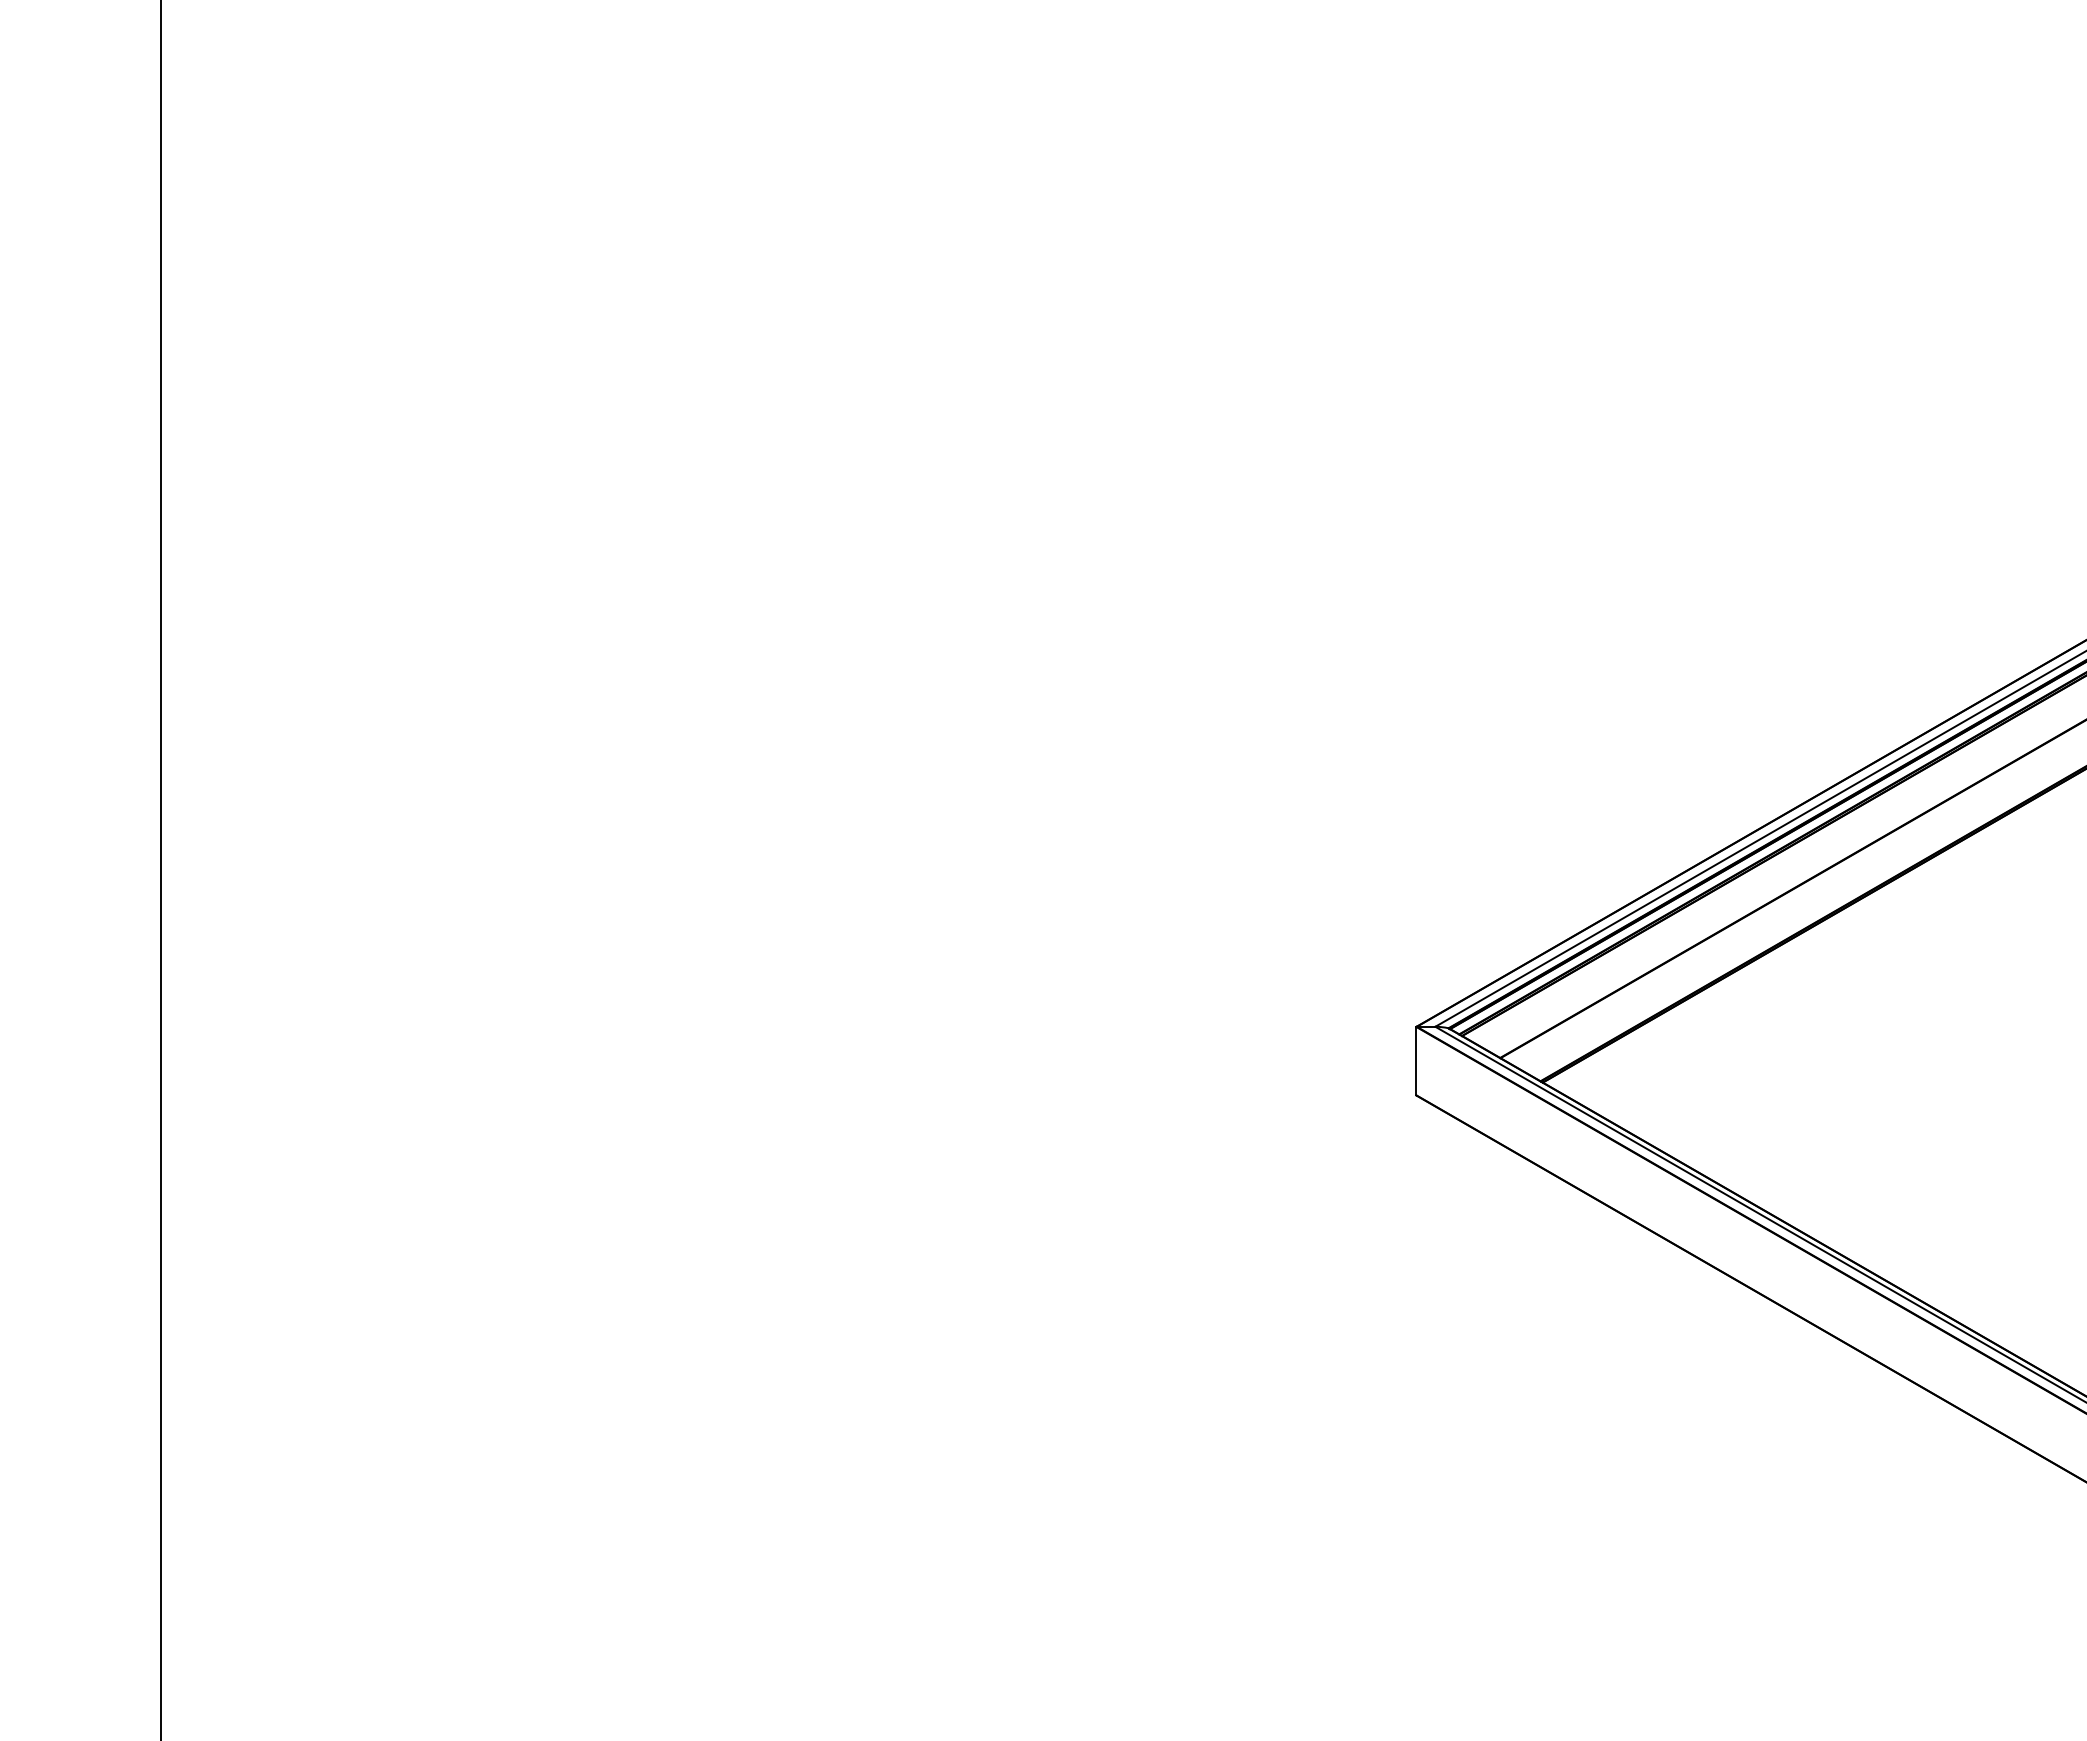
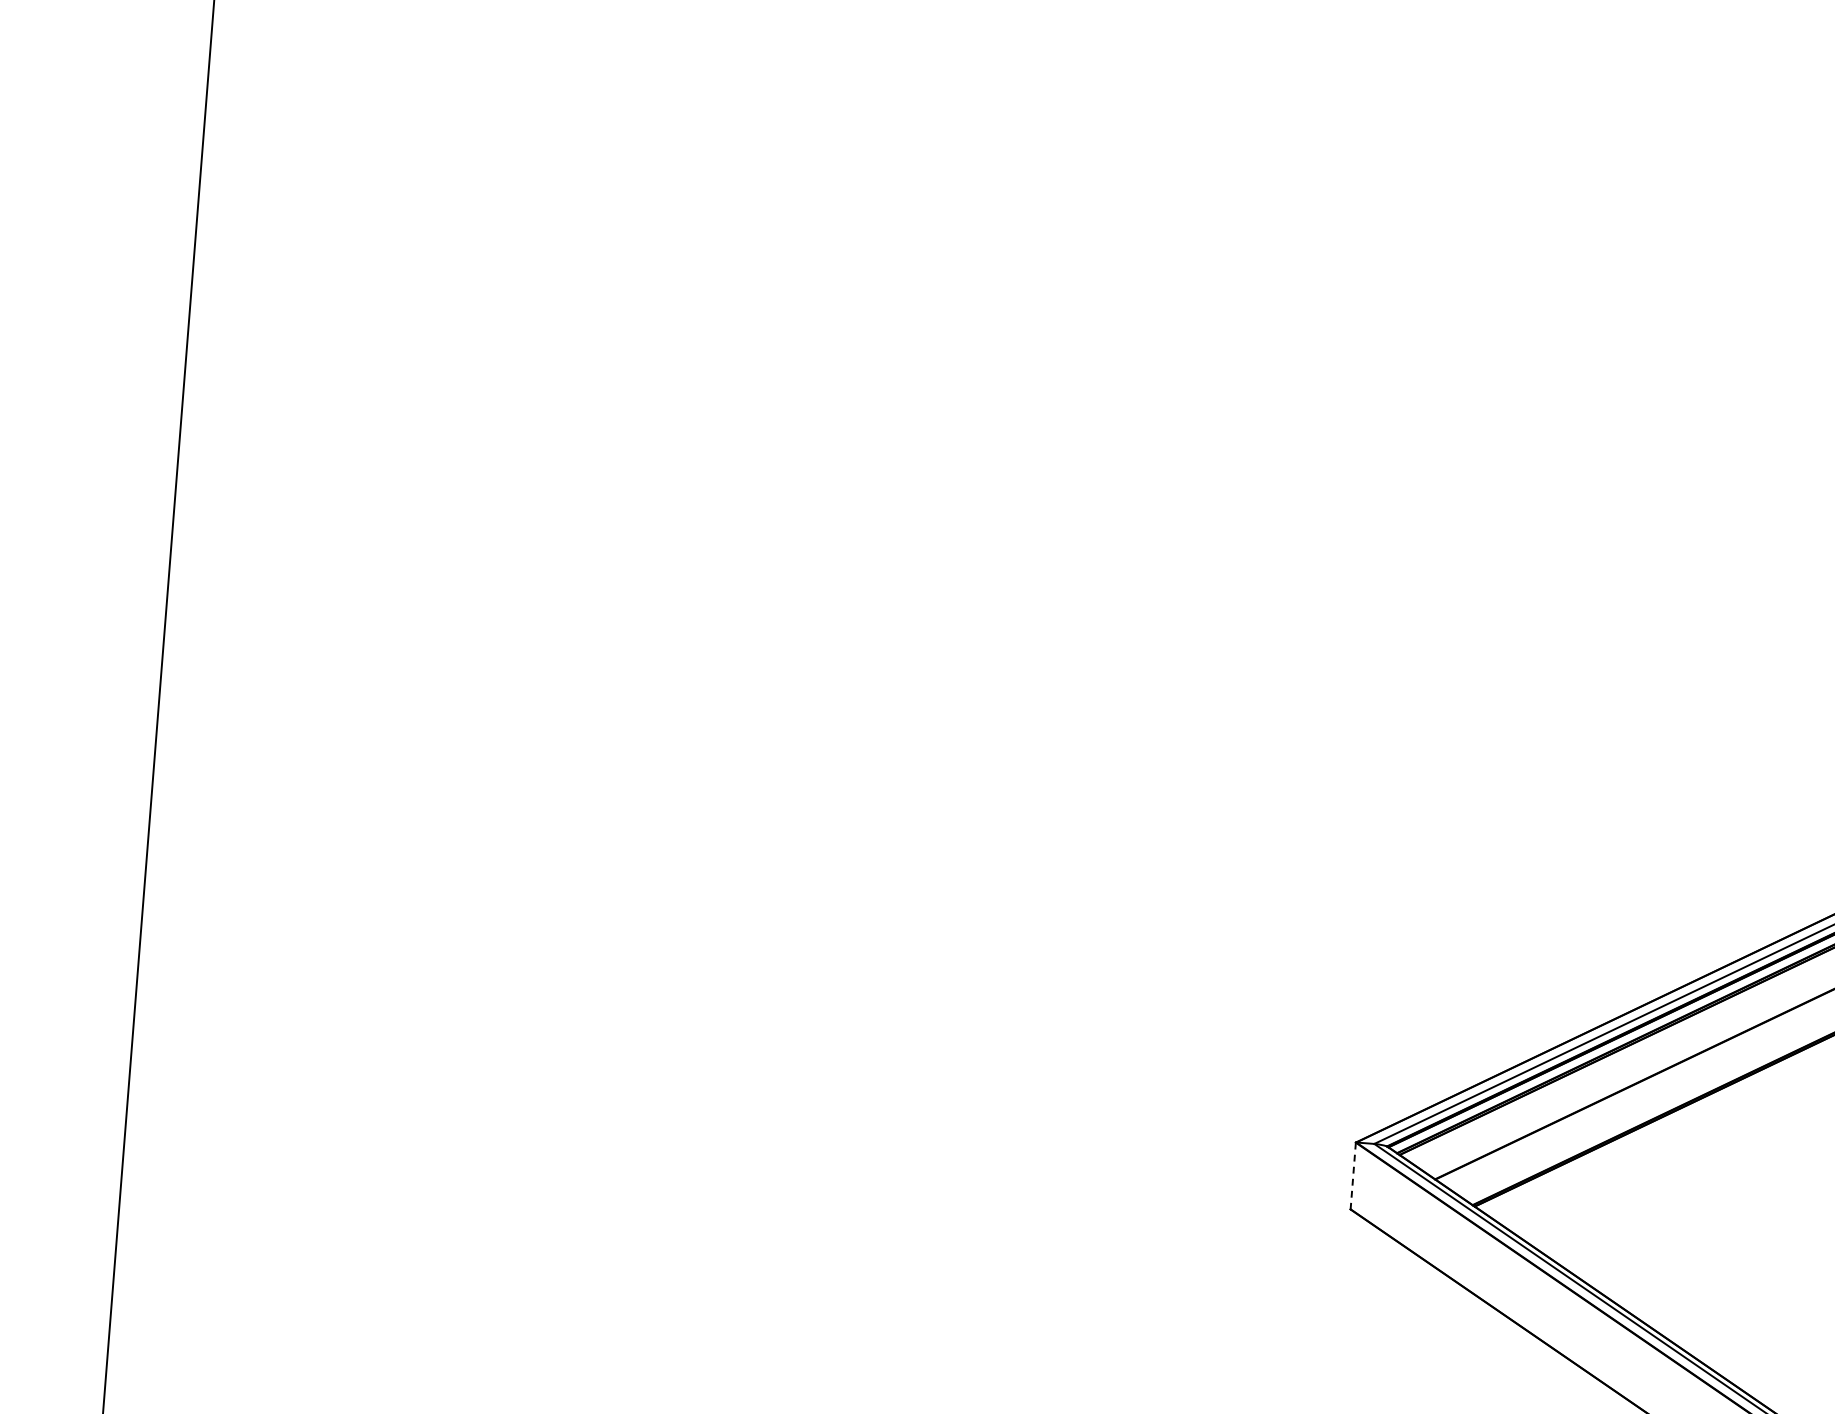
line: (1416, 1061) -> (1353, 1176), solid -> dashed

